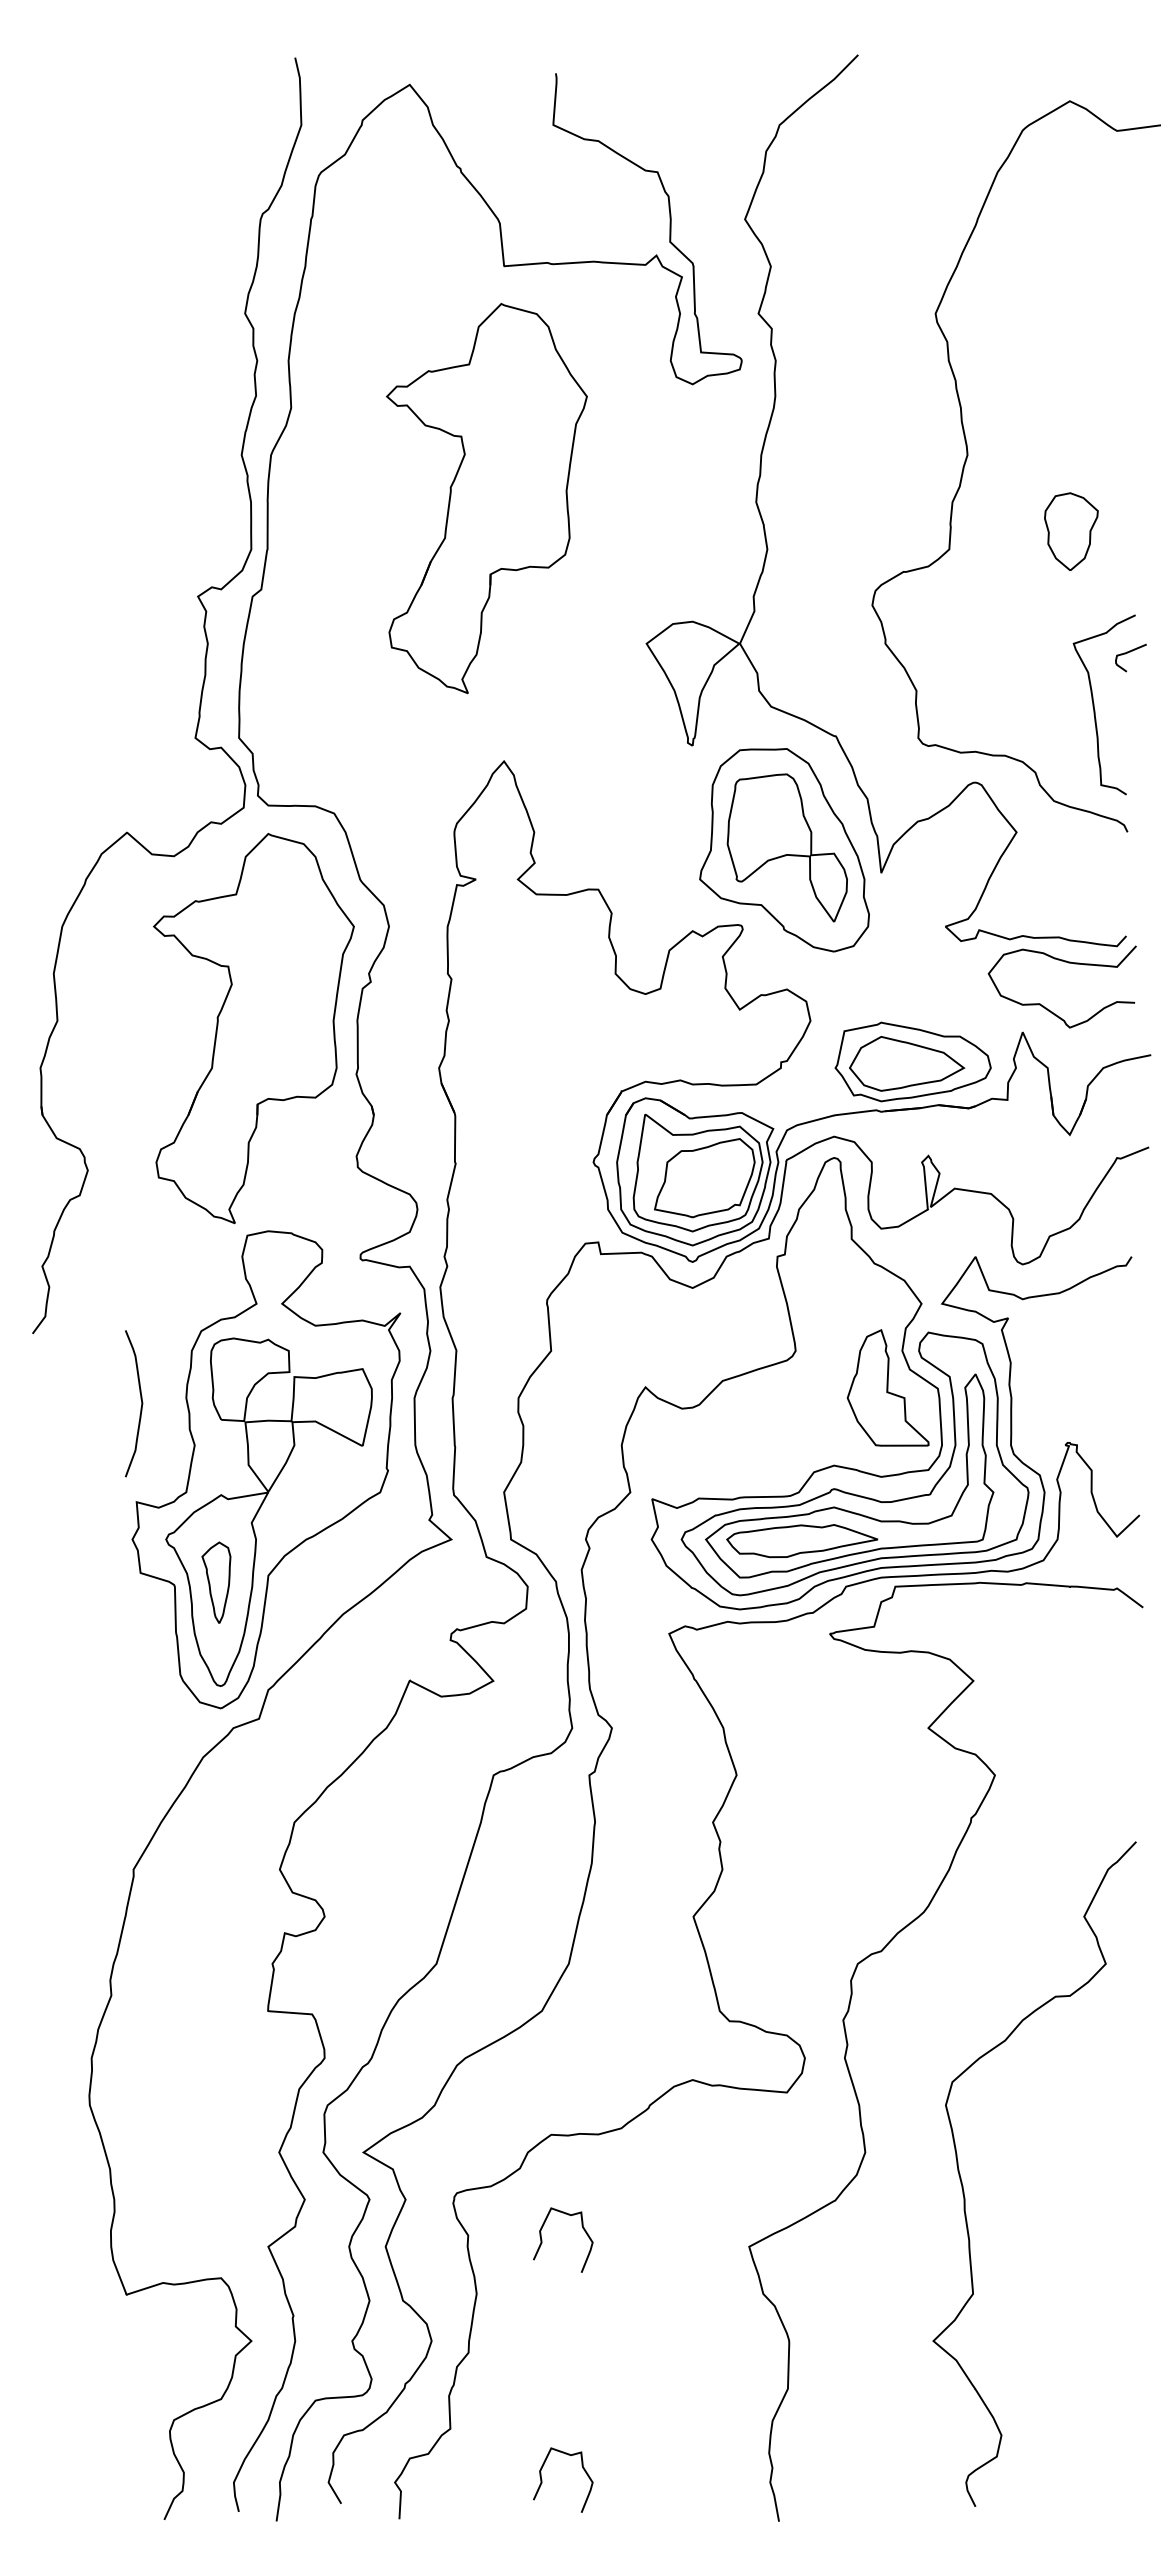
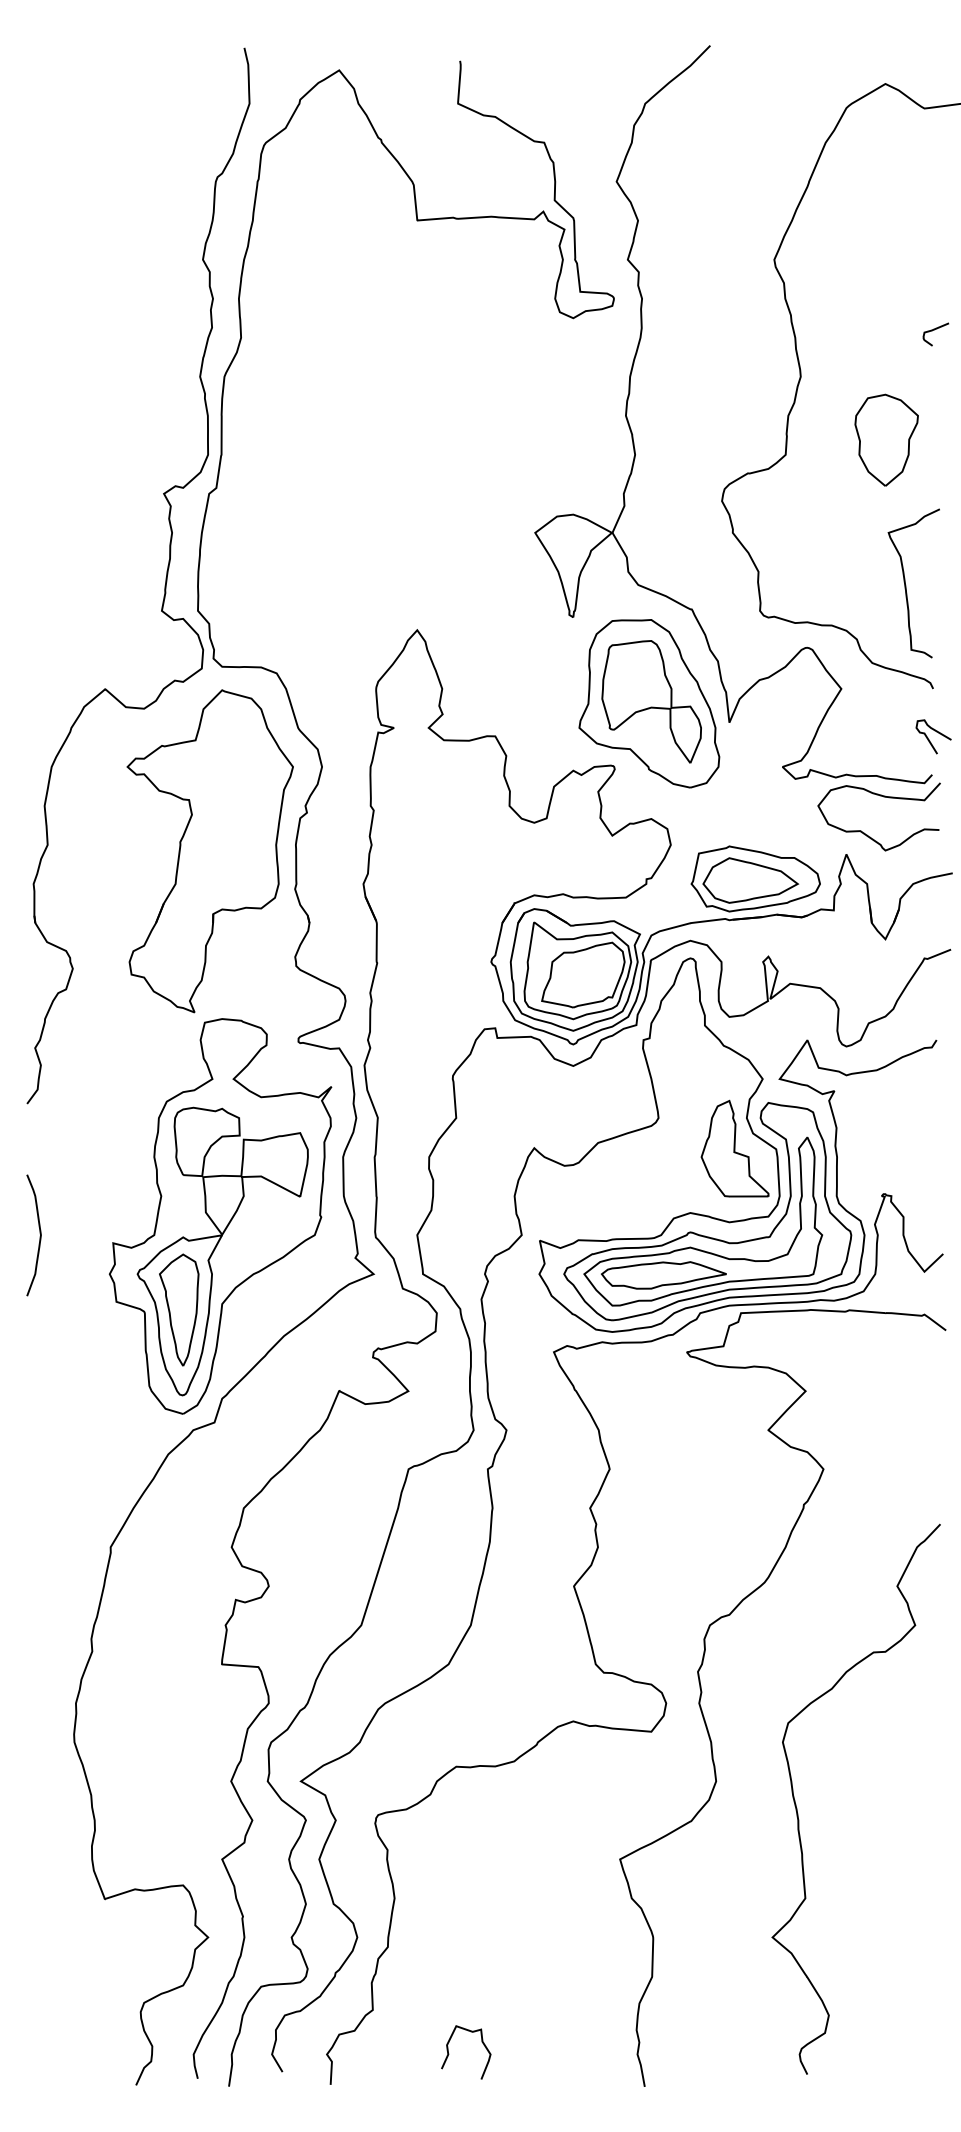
part: (486, 498) -> (402, 412), removed
part: (1071, 531) -> (886, 439), size x1.43
curve: (1128, 653) -> (933, 330), moved
curve: (1122, 892) -> (929, 738), added
curve: (141, 1403) -> (40, 1235), moved
part: (216, 1582) -> (179, 1309), size x1.67
curve: (542, 2239) -> (449, 1853), removed

